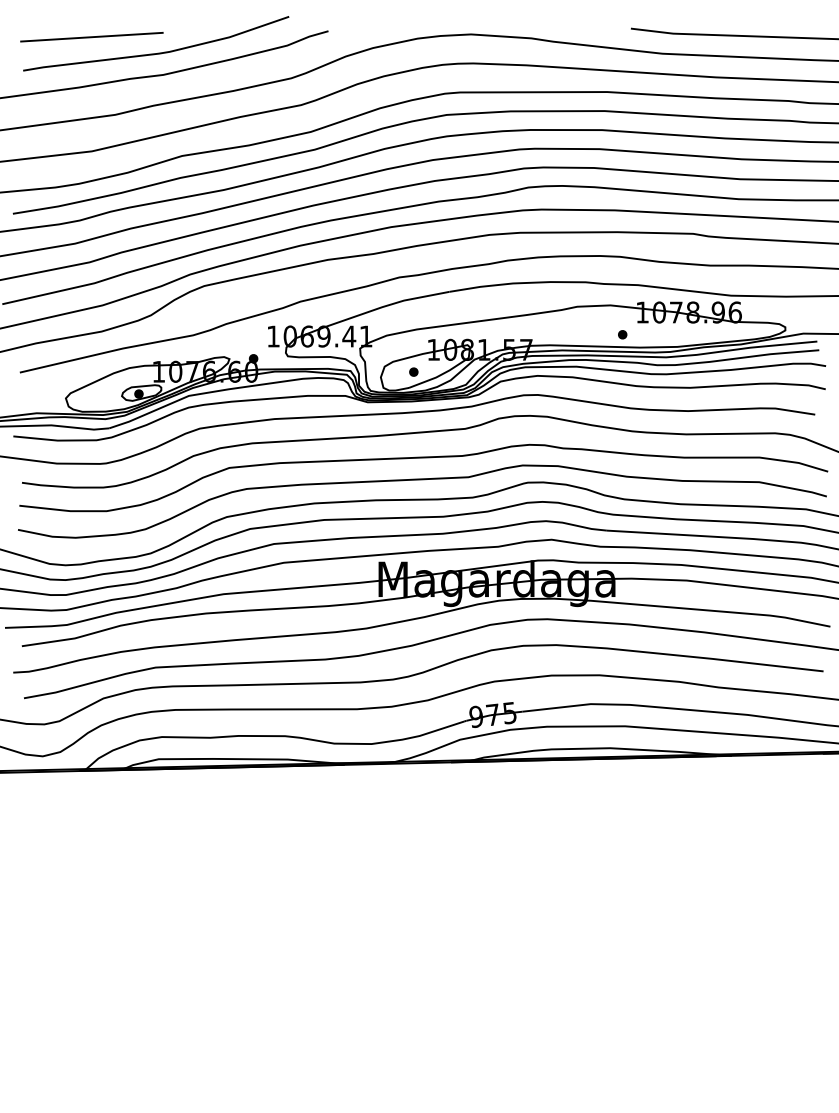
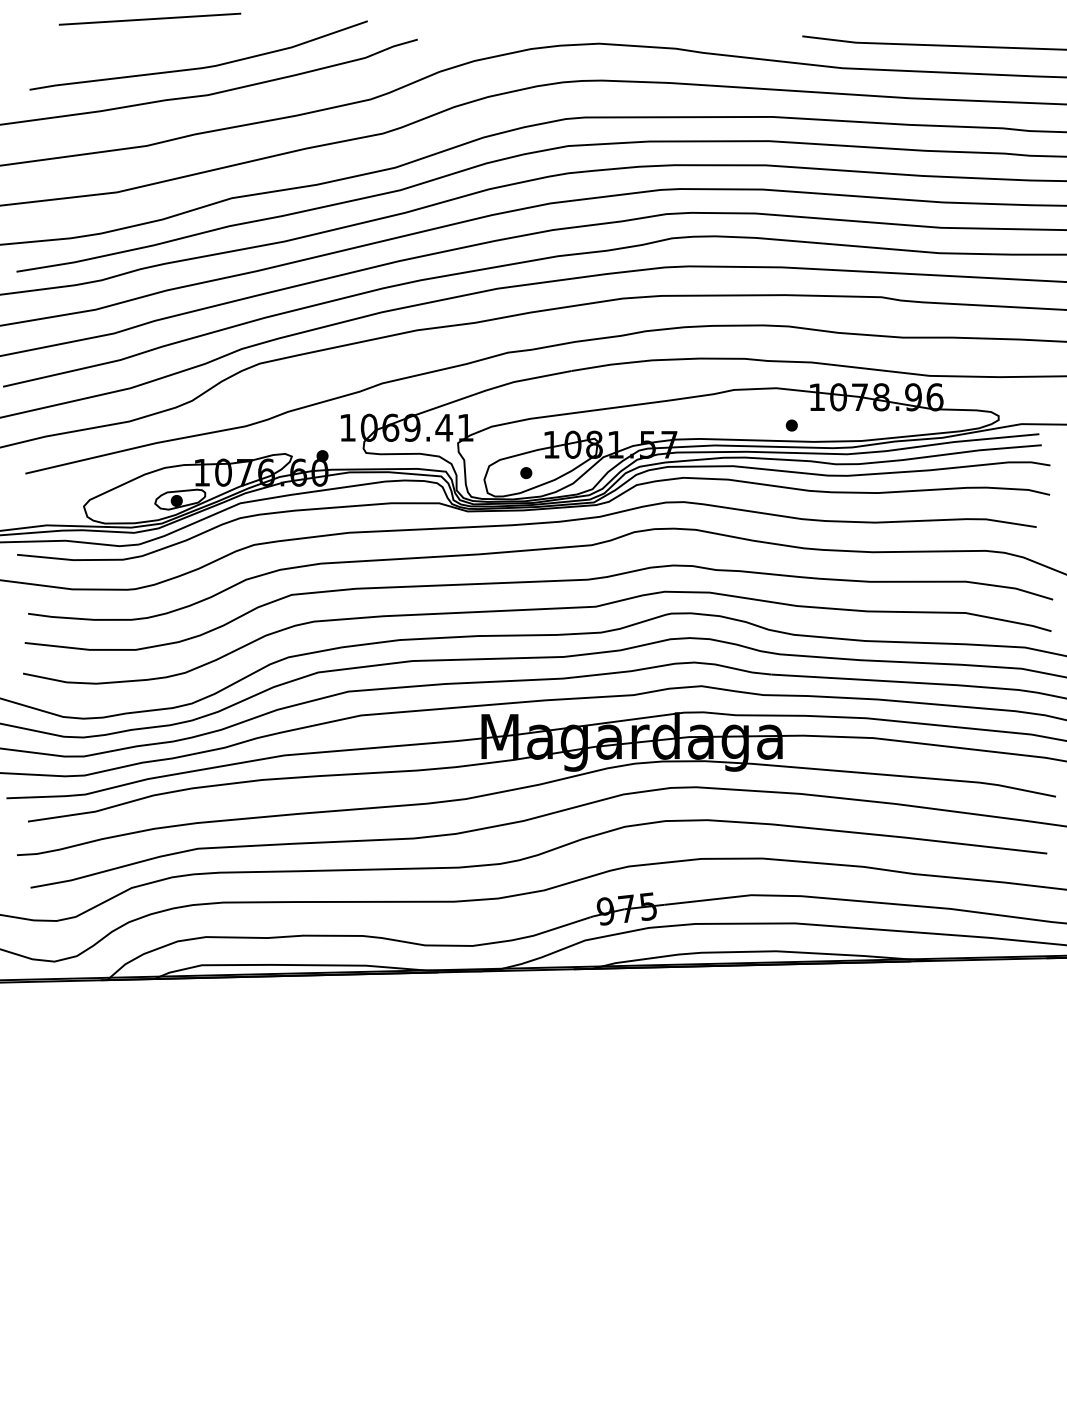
line: (91, 37) -> (149, 19), moved

